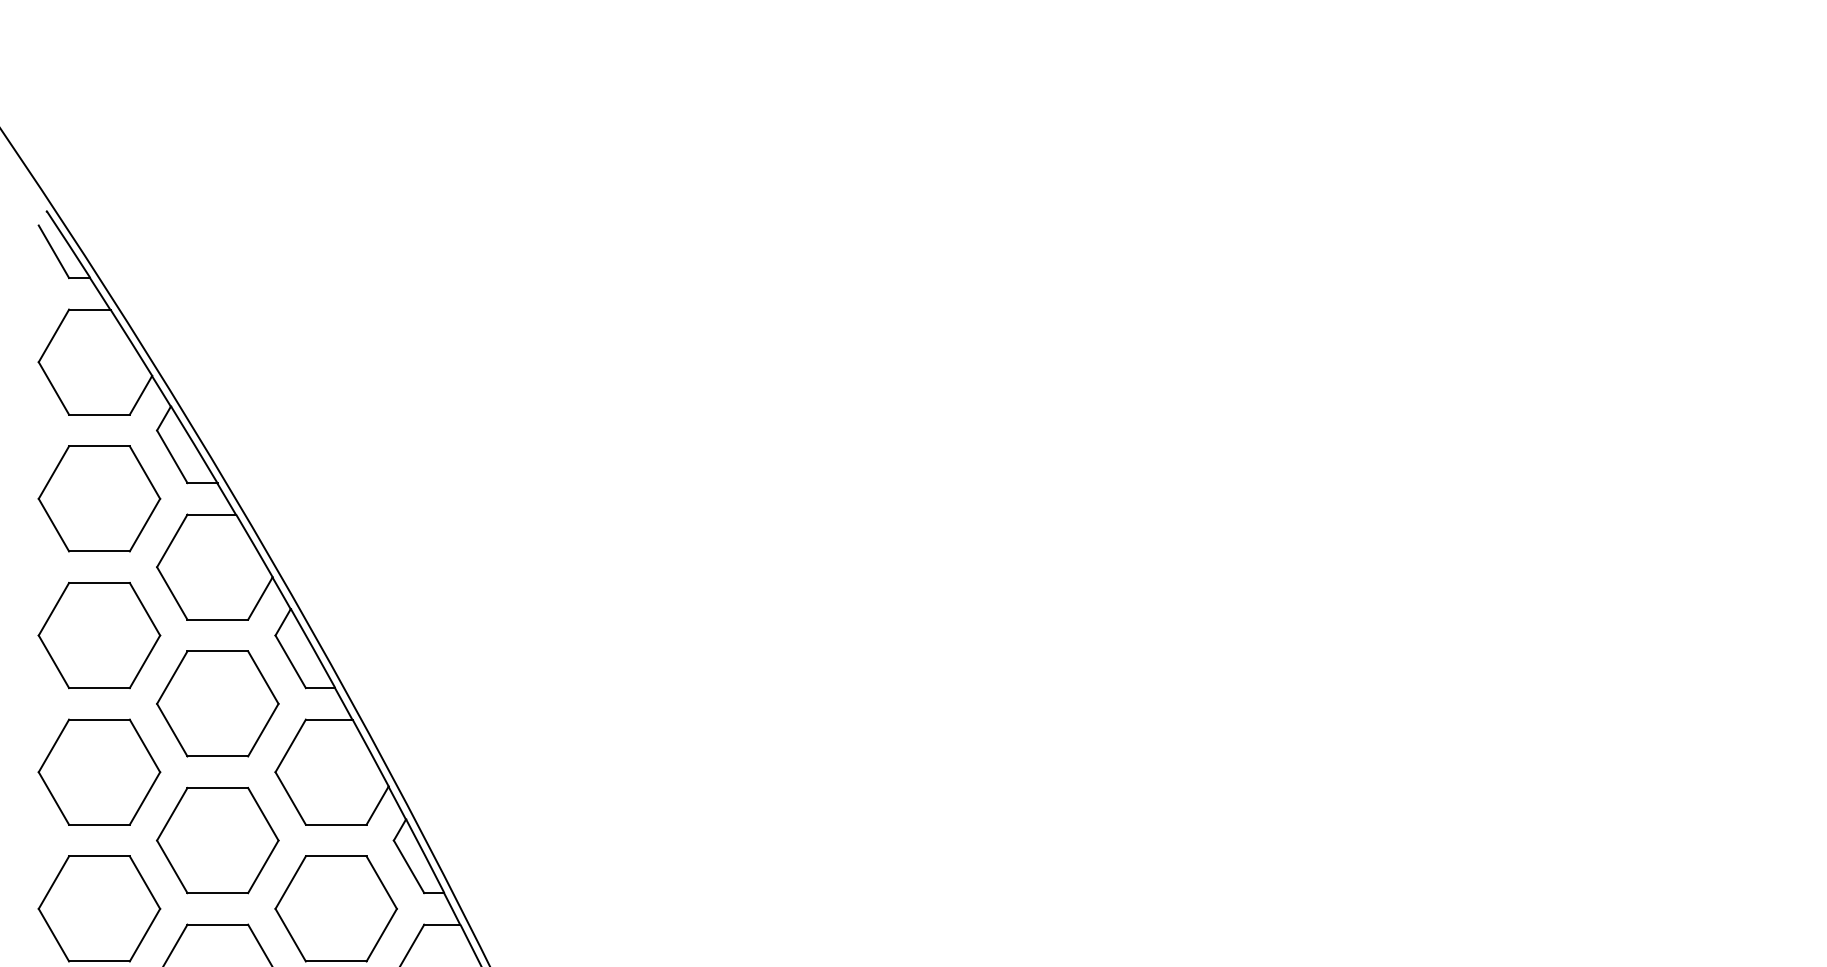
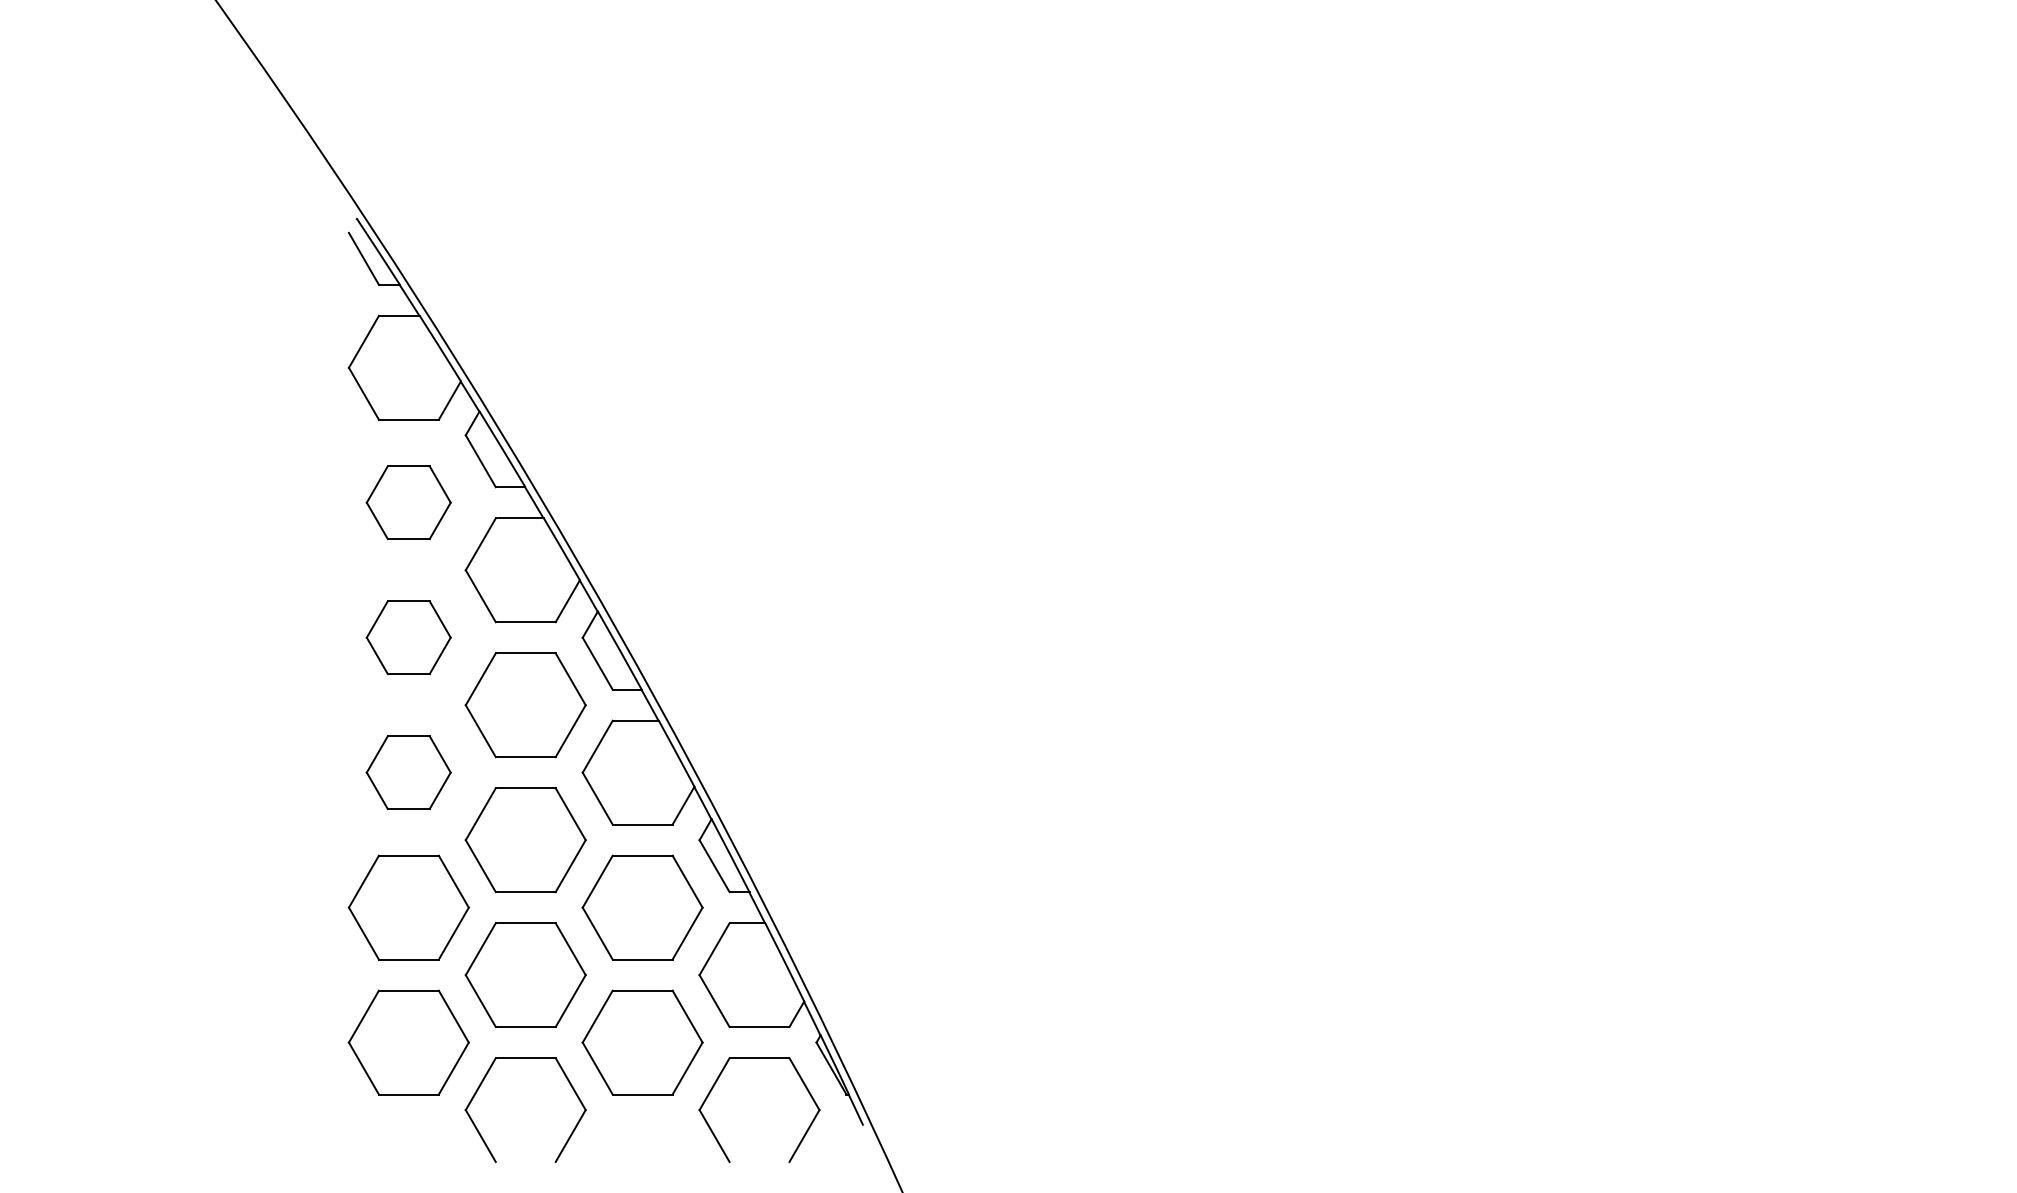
part: (99, 498) -> (408, 502), size x0.7
part: (99, 635) -> (408, 637), size x0.7
part: (99, 772) -> (408, 772), size x0.7

